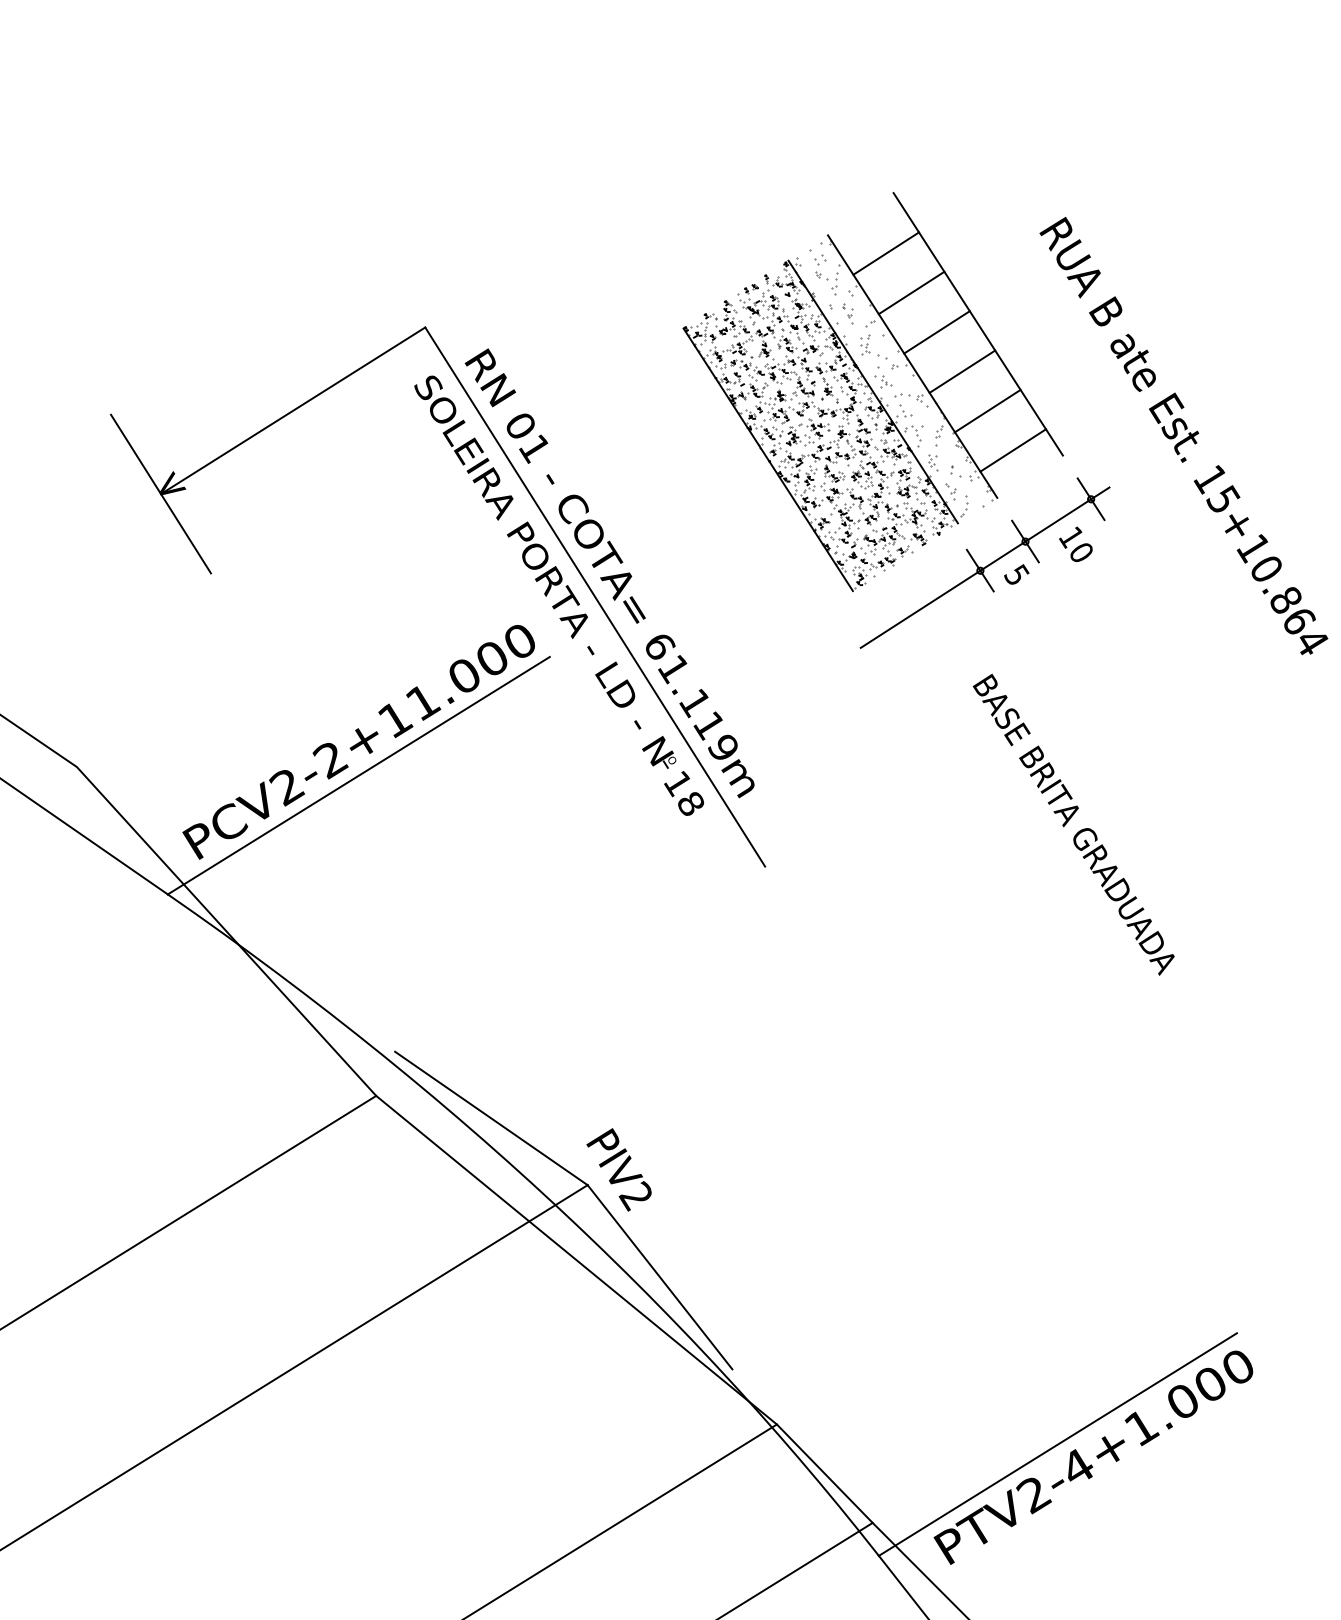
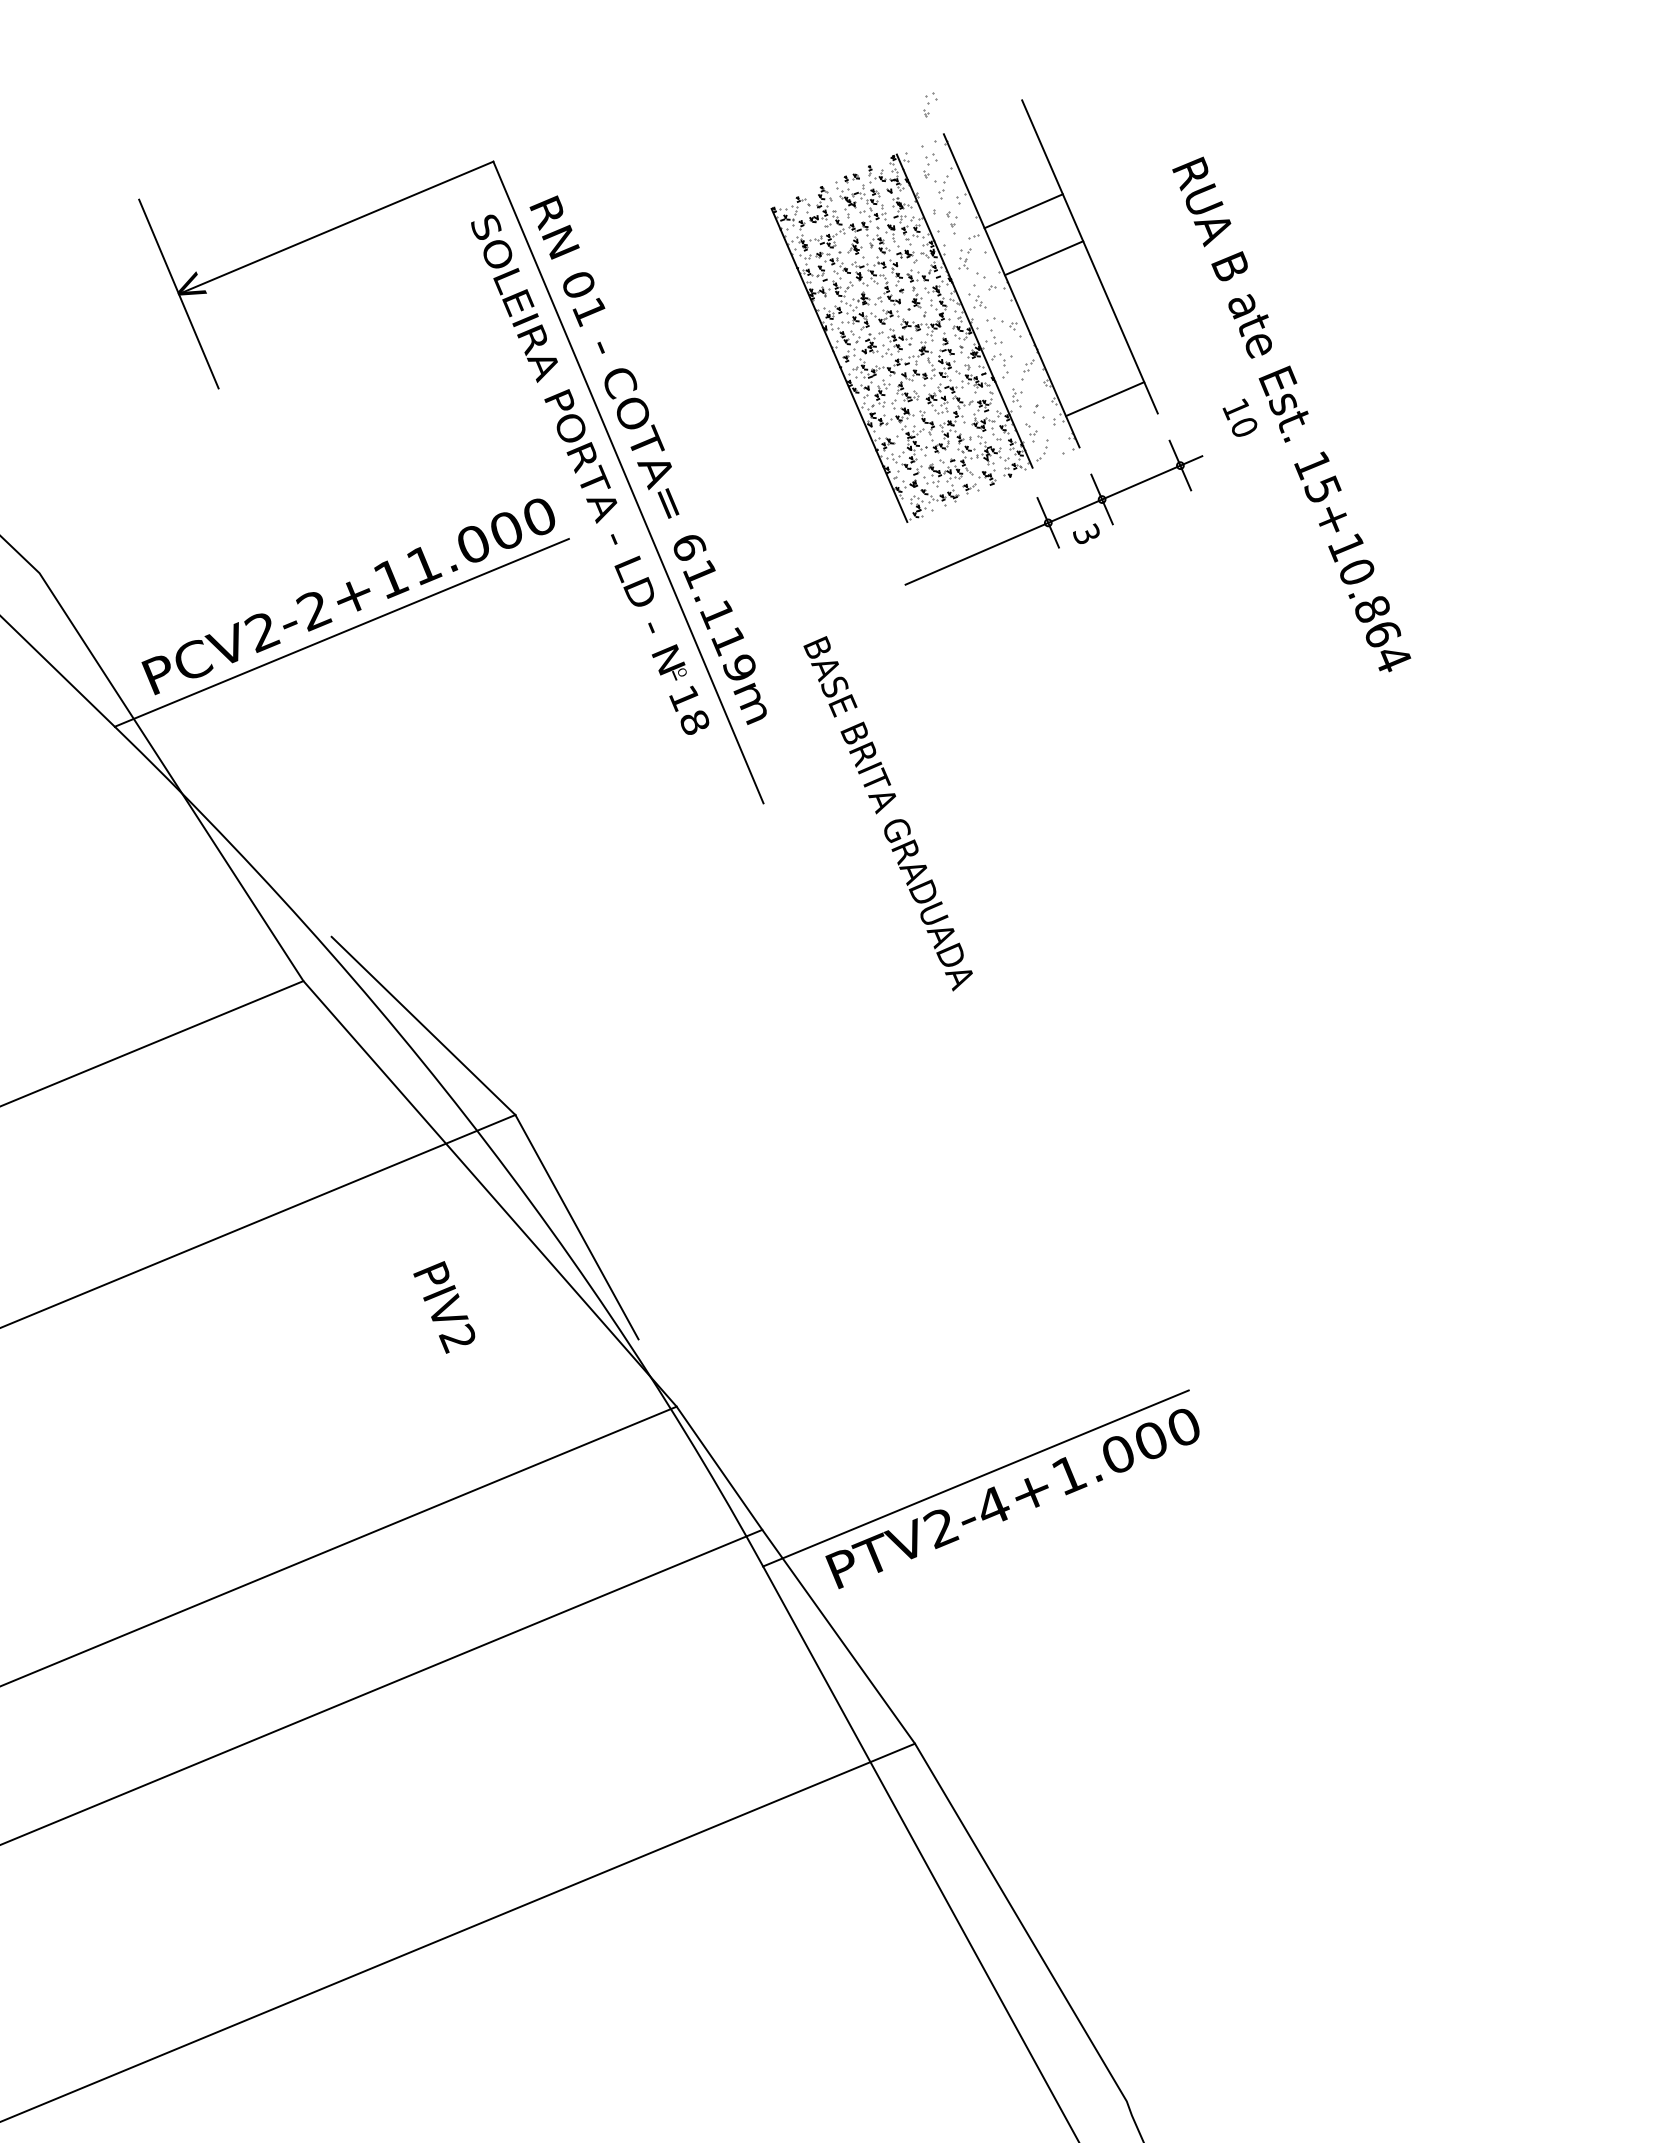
part: (811, 210) -> (930, 104), added
line: (886, 253) -> (1003, 164), removed
line: (962, 372) -> (1064, 305), removed
line: (987, 411) -> (1084, 352), removed
text: (1075, 544) -> (1239, 417), moved
text: (1018, 574) -> (1088, 533), 5 -> 3
text: (1073, 824) -> (887, 813), moved
text: (619, 1170) -> (444, 1307), moved

